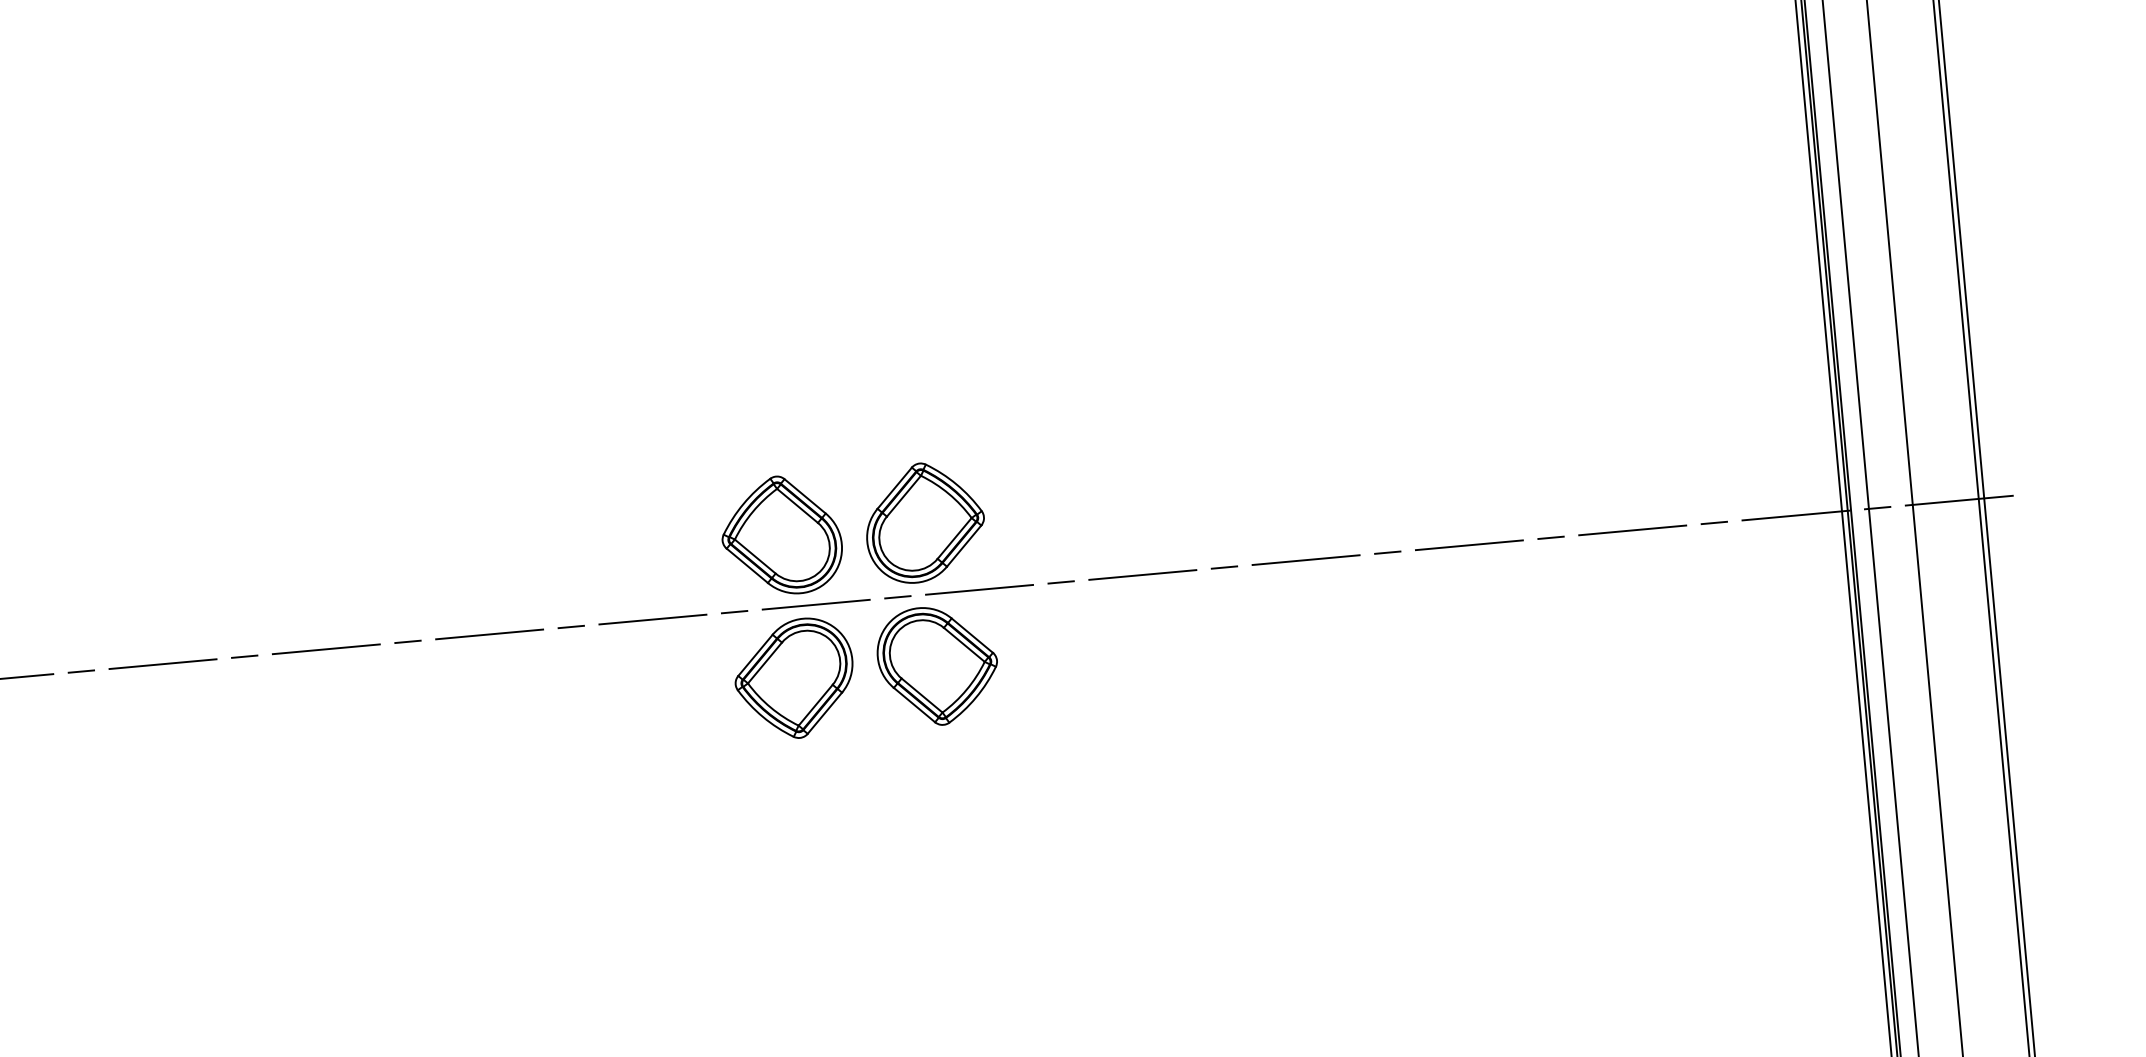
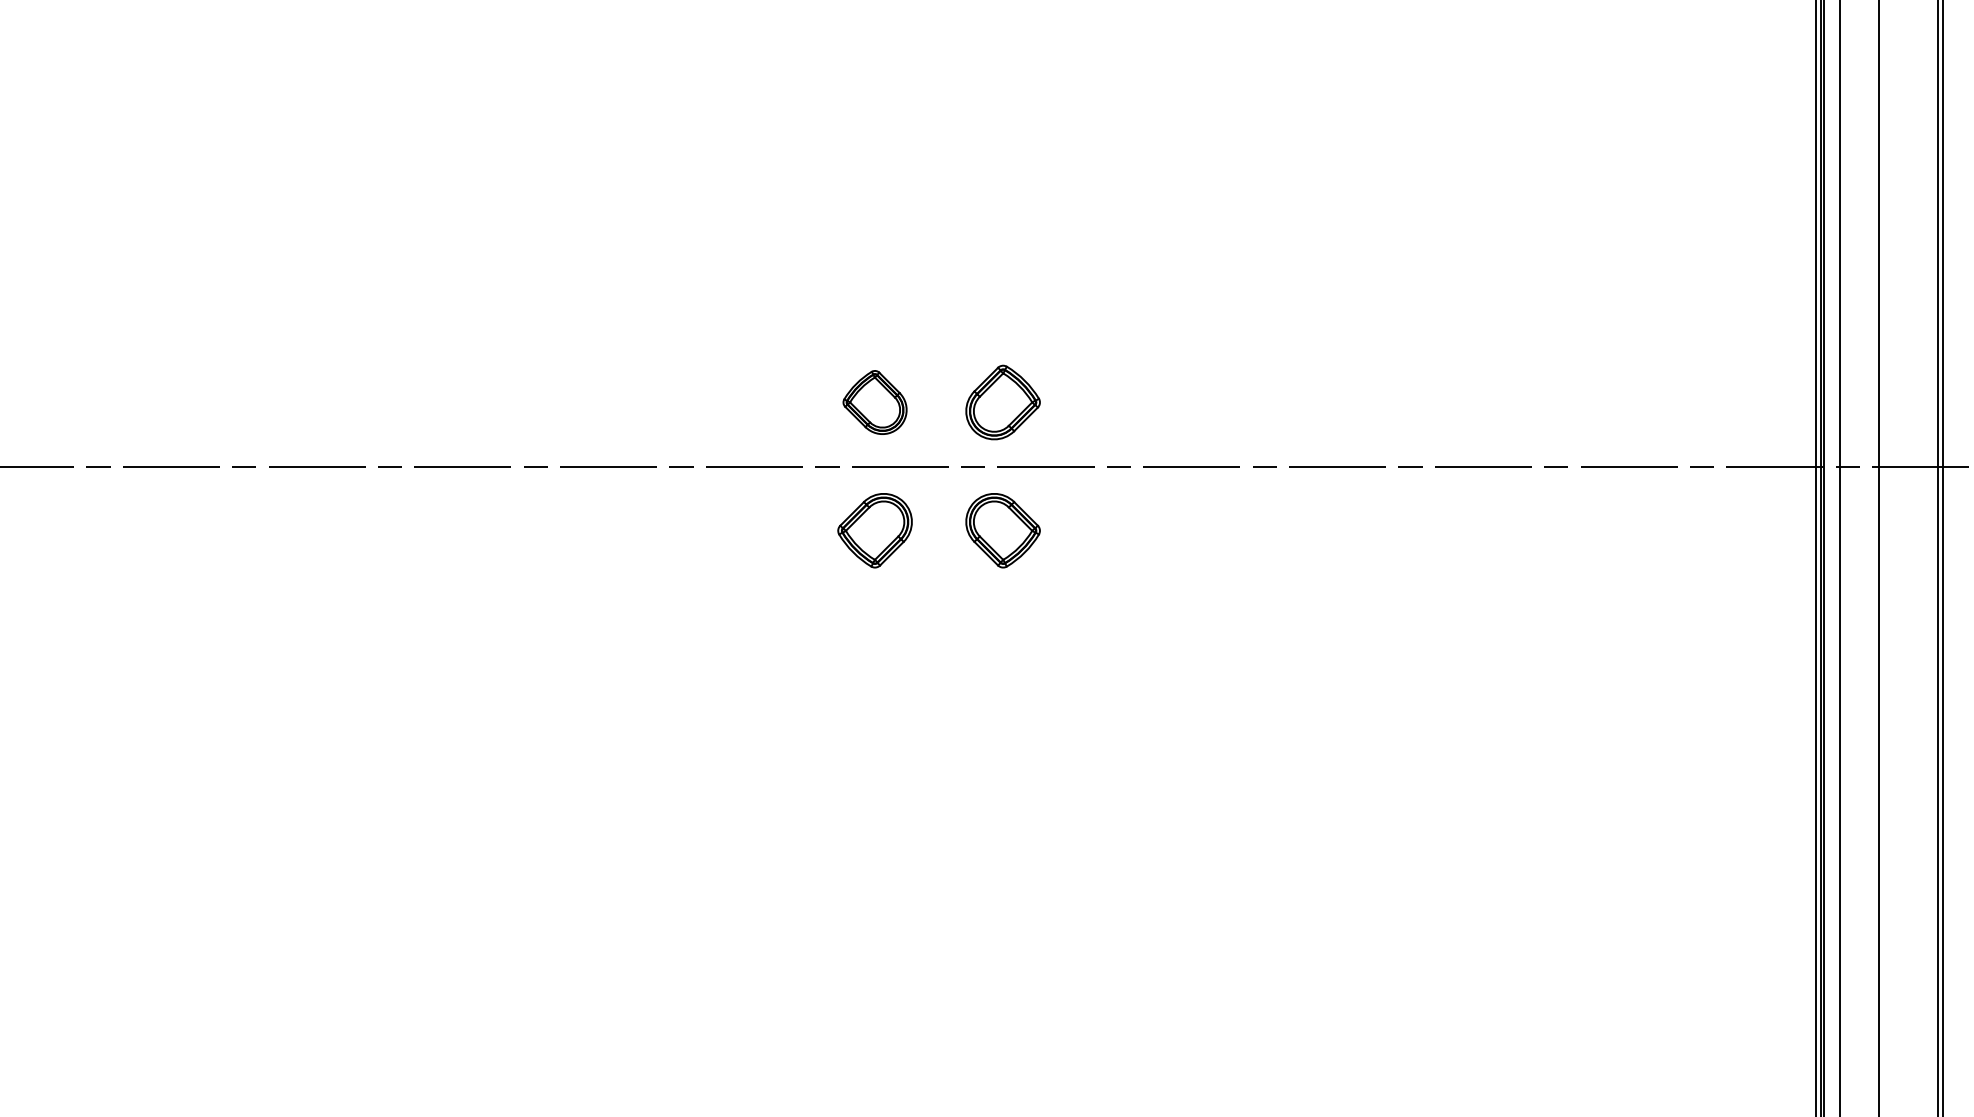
part: (924, 522) -> (1002, 402), size x0.7
part: (780, 535) -> (874, 402), size x0.6
part: (937, 665) -> (1002, 530), size x0.7
part: (793, 678) -> (874, 530), size x0.7

